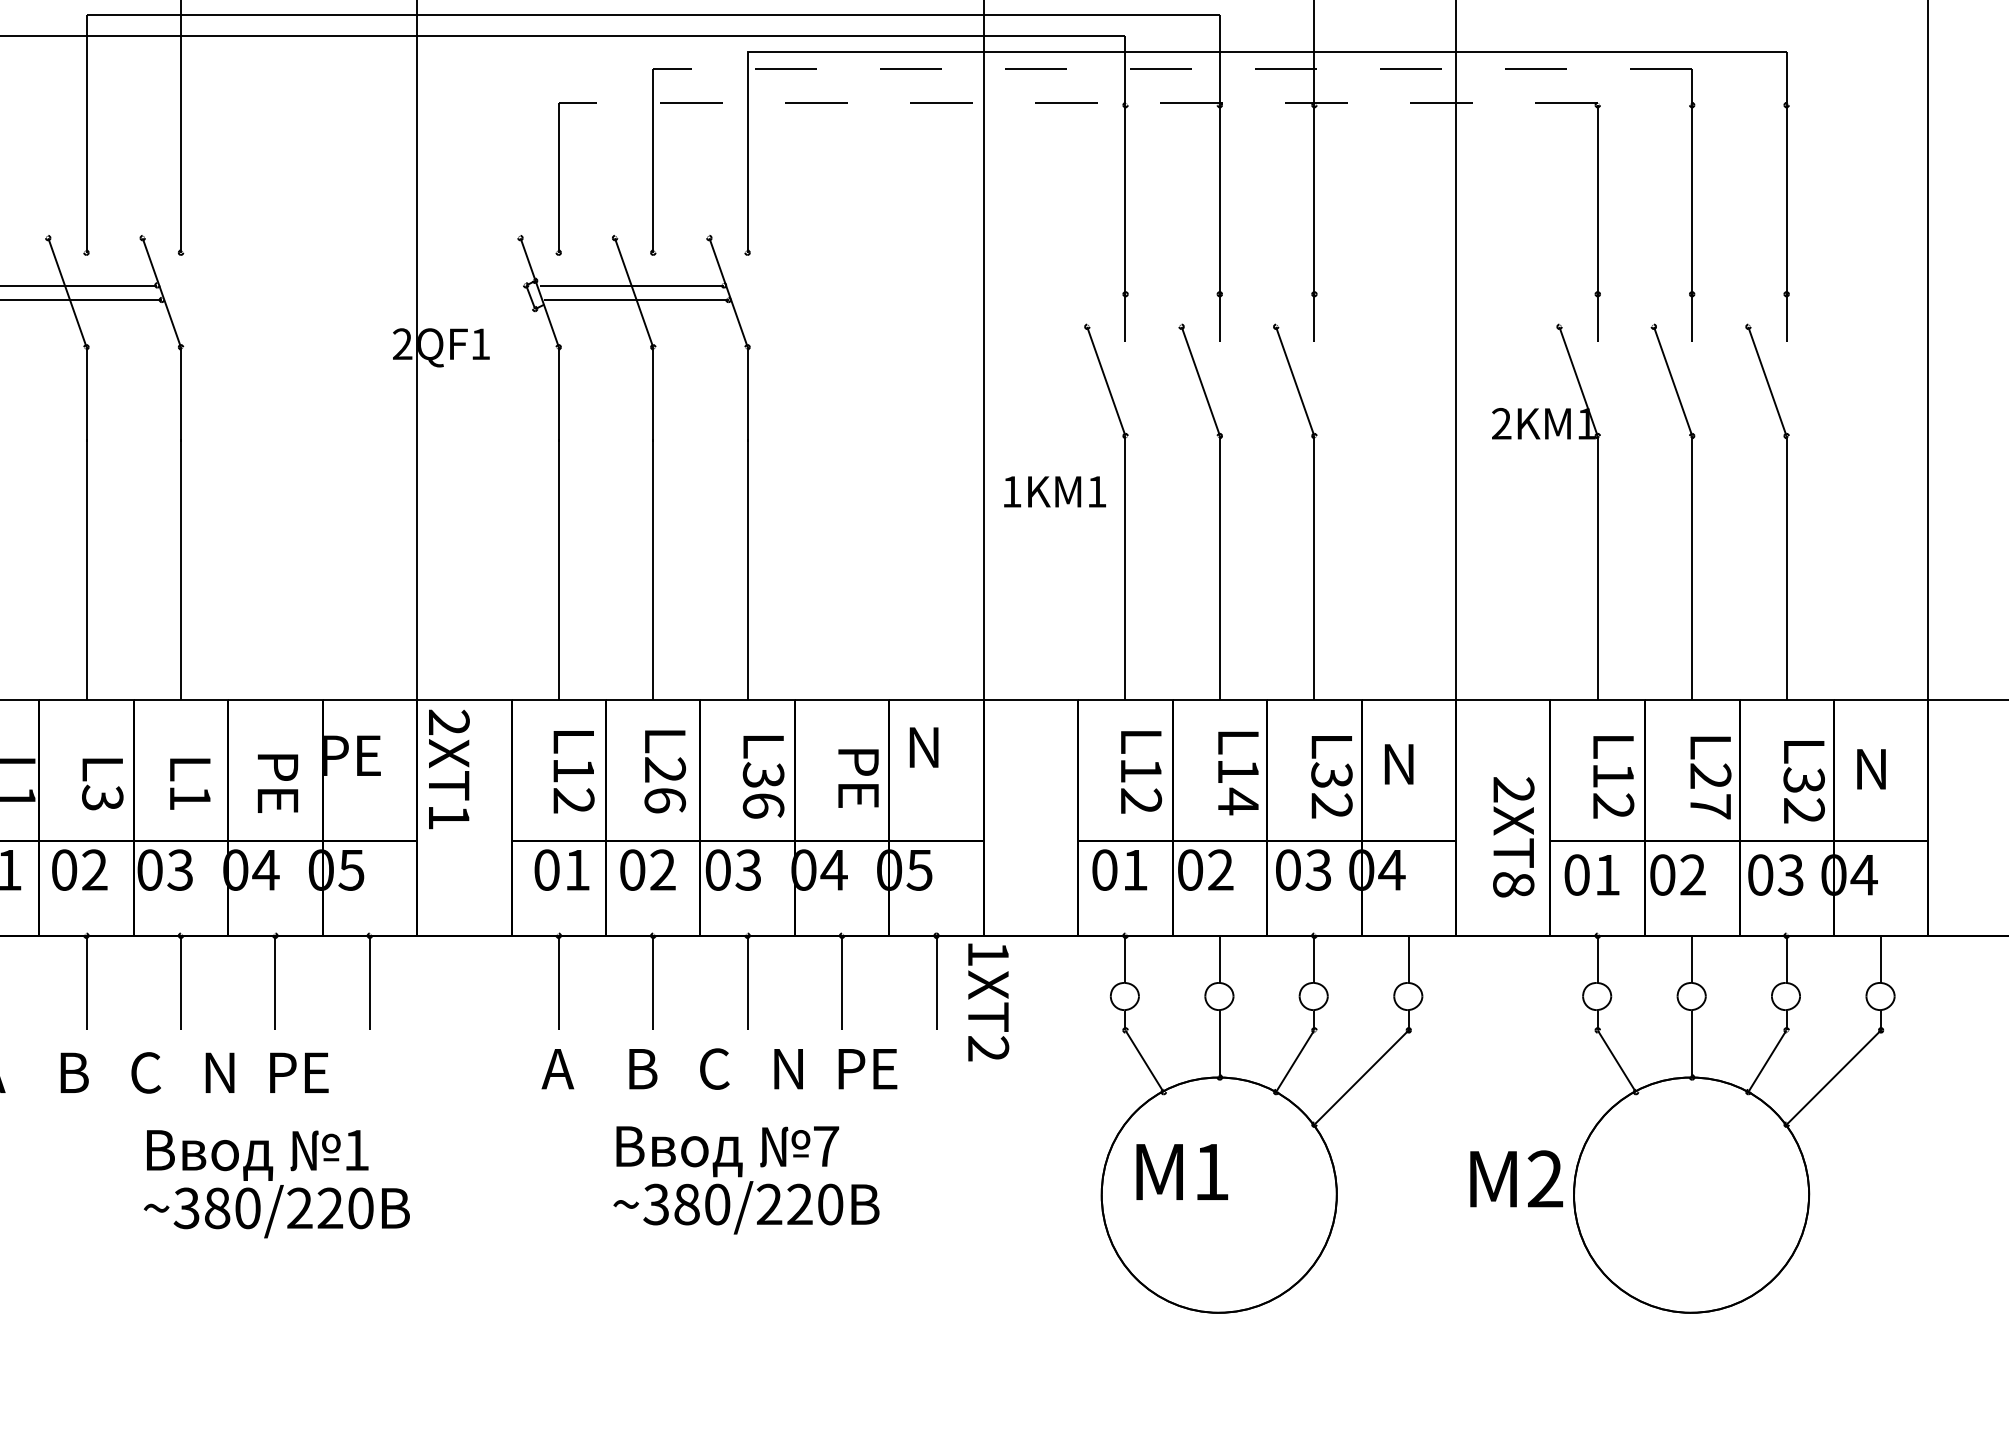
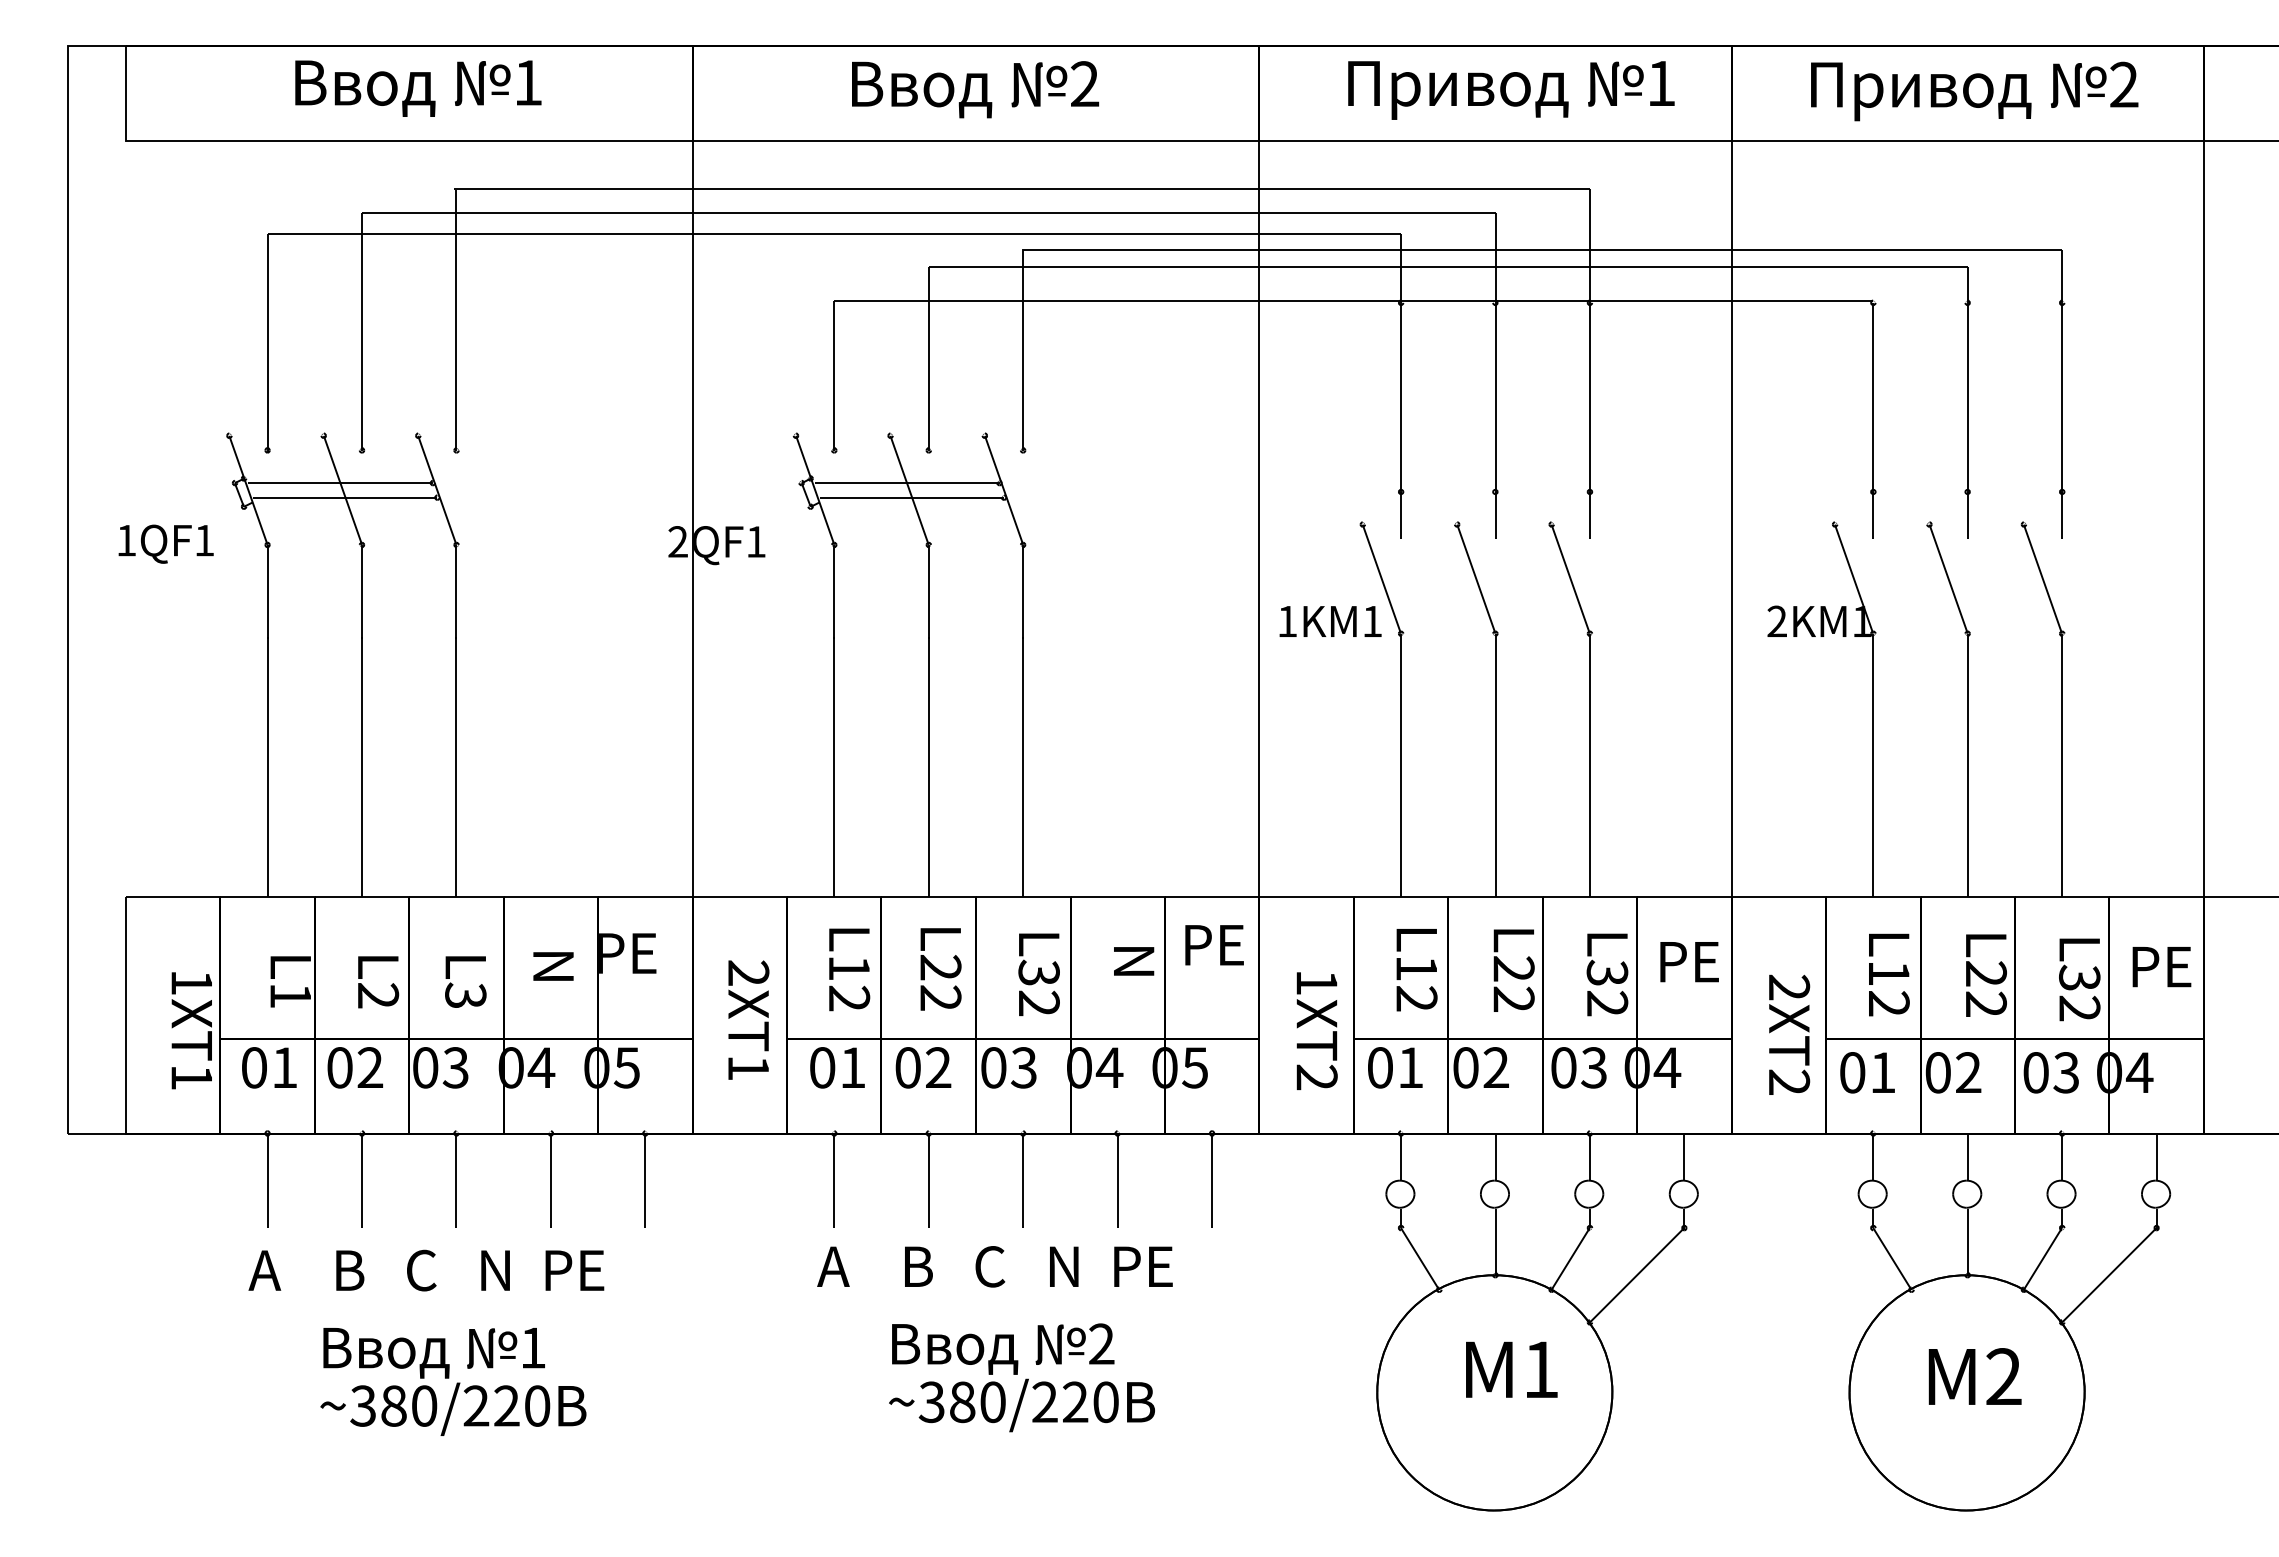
line: (1172, 68) -> (1448, 266), dashed -> solid
line: (1077, 102) -> (1353, 300), dashed -> solid
text: (1054, 491) -> (1330, 621), moved
text: (940, 747) -> (1216, 945), N -> PE
text: (1415, 764) -> (1691, 962), N -> PE
text: (448, 768) -> (748, 1019), moved
text: (1888, 768) -> (2164, 966), N -> PE
text: (858, 780) -> (1134, 978), PE -> N
text: (277, 785) -> (553, 983), PE -> N
text: (1237, 786) -> (1513, 984), L14 -> L22
text: (189, 796) -> (465, 994), L1 -> L3
text: (101, 797) -> (377, 995), L3 -> L2
text: (664, 800) -> (940, 998), L26 -> L22
text: (762, 805) -> (1038, 1003), L36 -> L32
text: (1710, 806) -> (1986, 1004), L27 -> L22
text: (1513, 884) -> (1789, 1082), 8 -> 2
text: (987, 1001) -> (1316, 1030), moved
text: (825, 1145) -> (1101, 1343), 7 -> 2
text: (1181, 1171) -> (1511, 1369), moved
text: (1515, 1178) -> (1974, 1376), moved
text: (276, 1183) -> (453, 1381), moved

